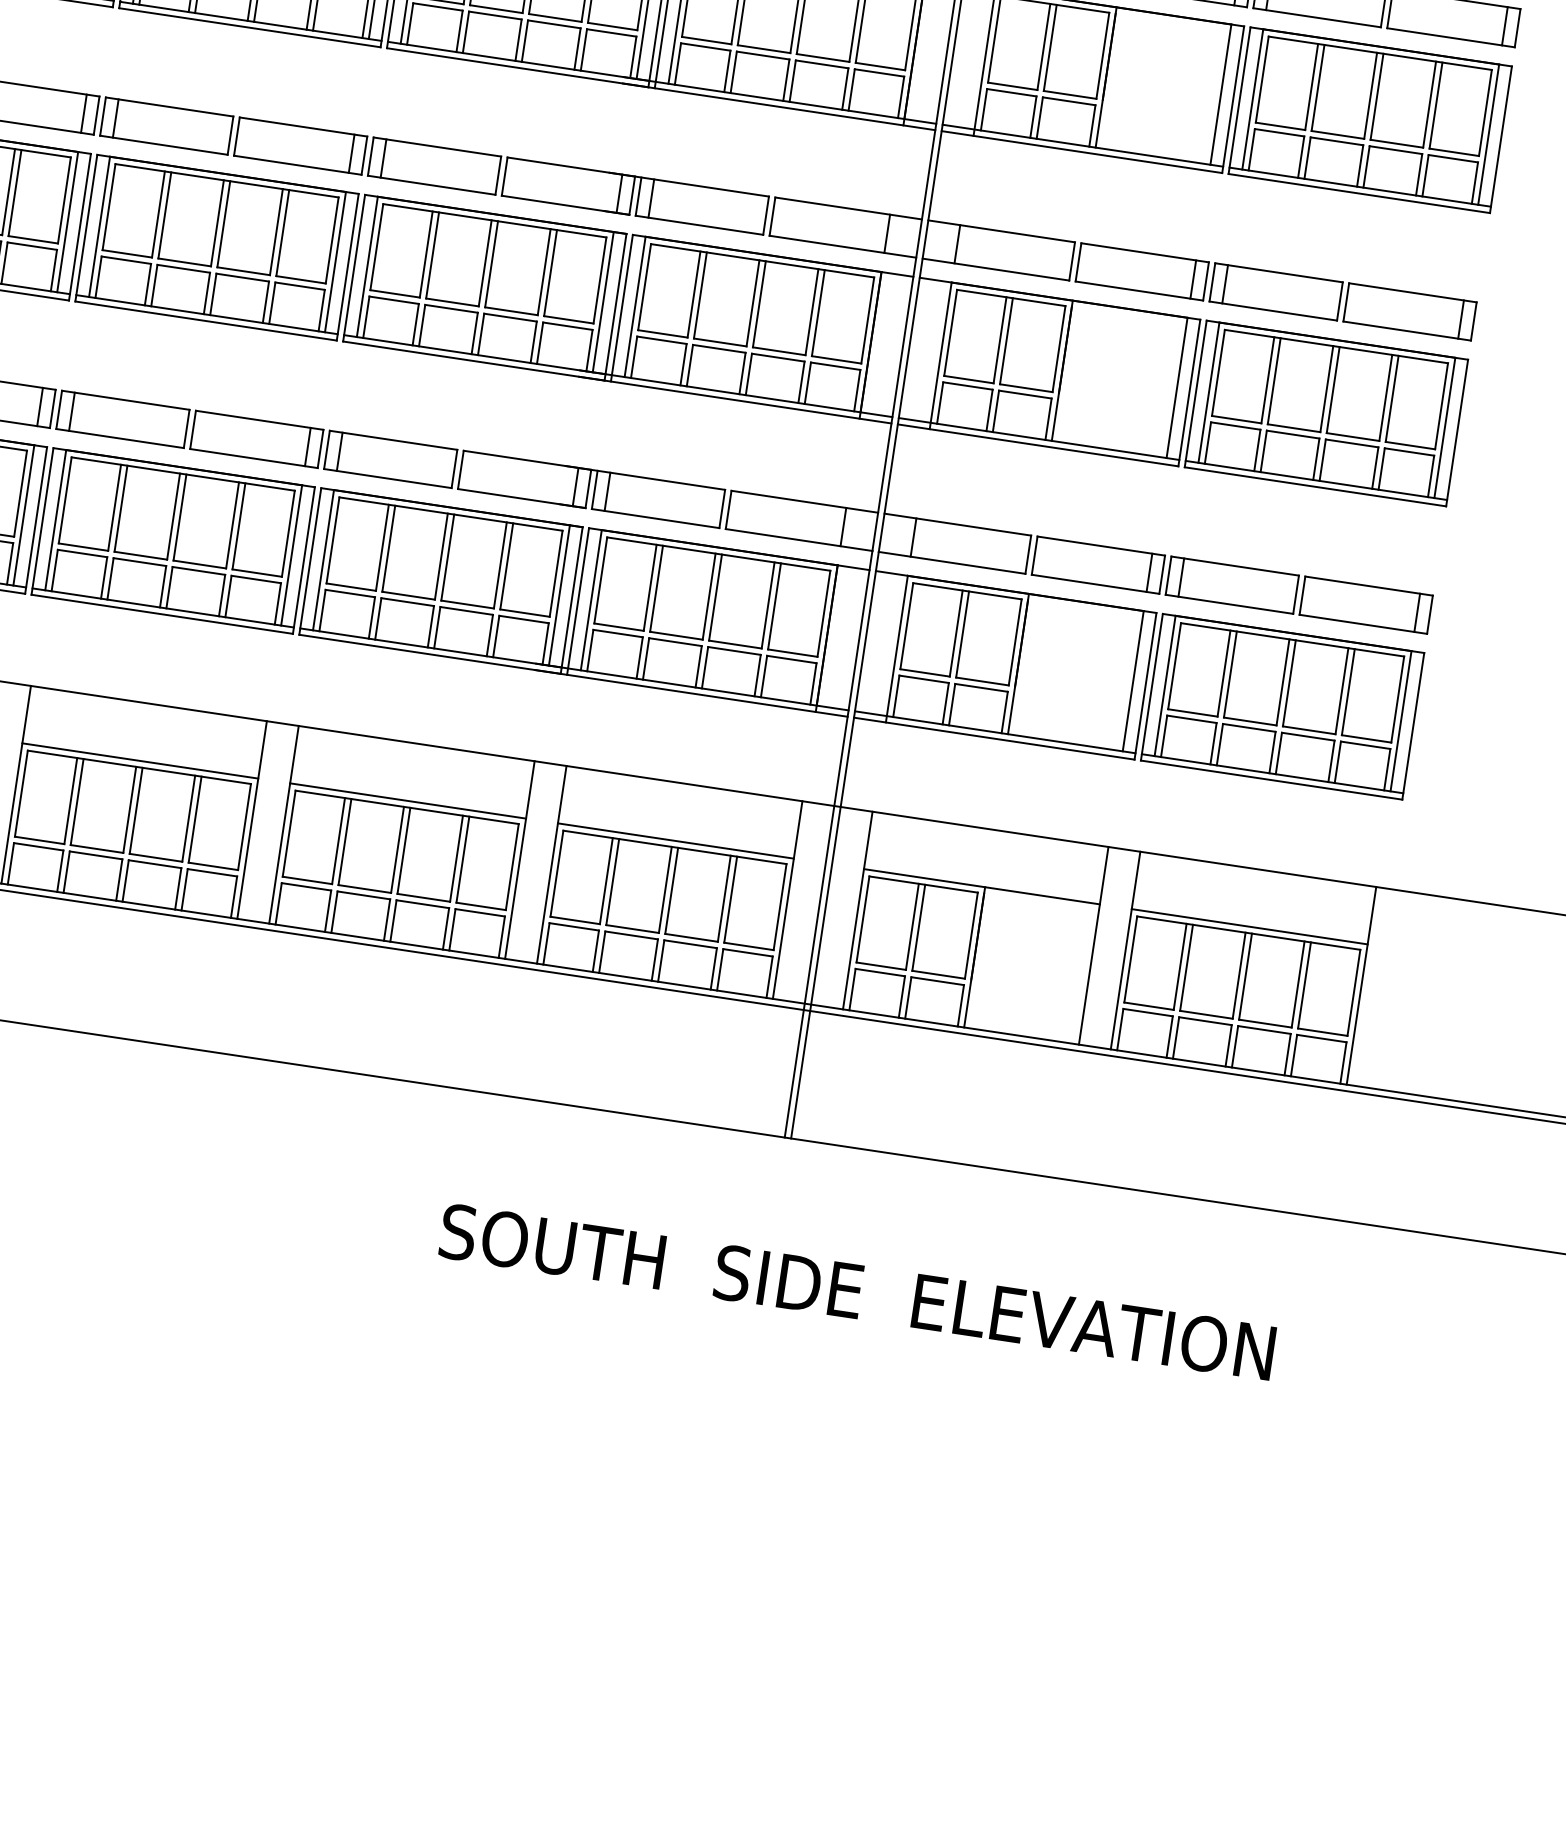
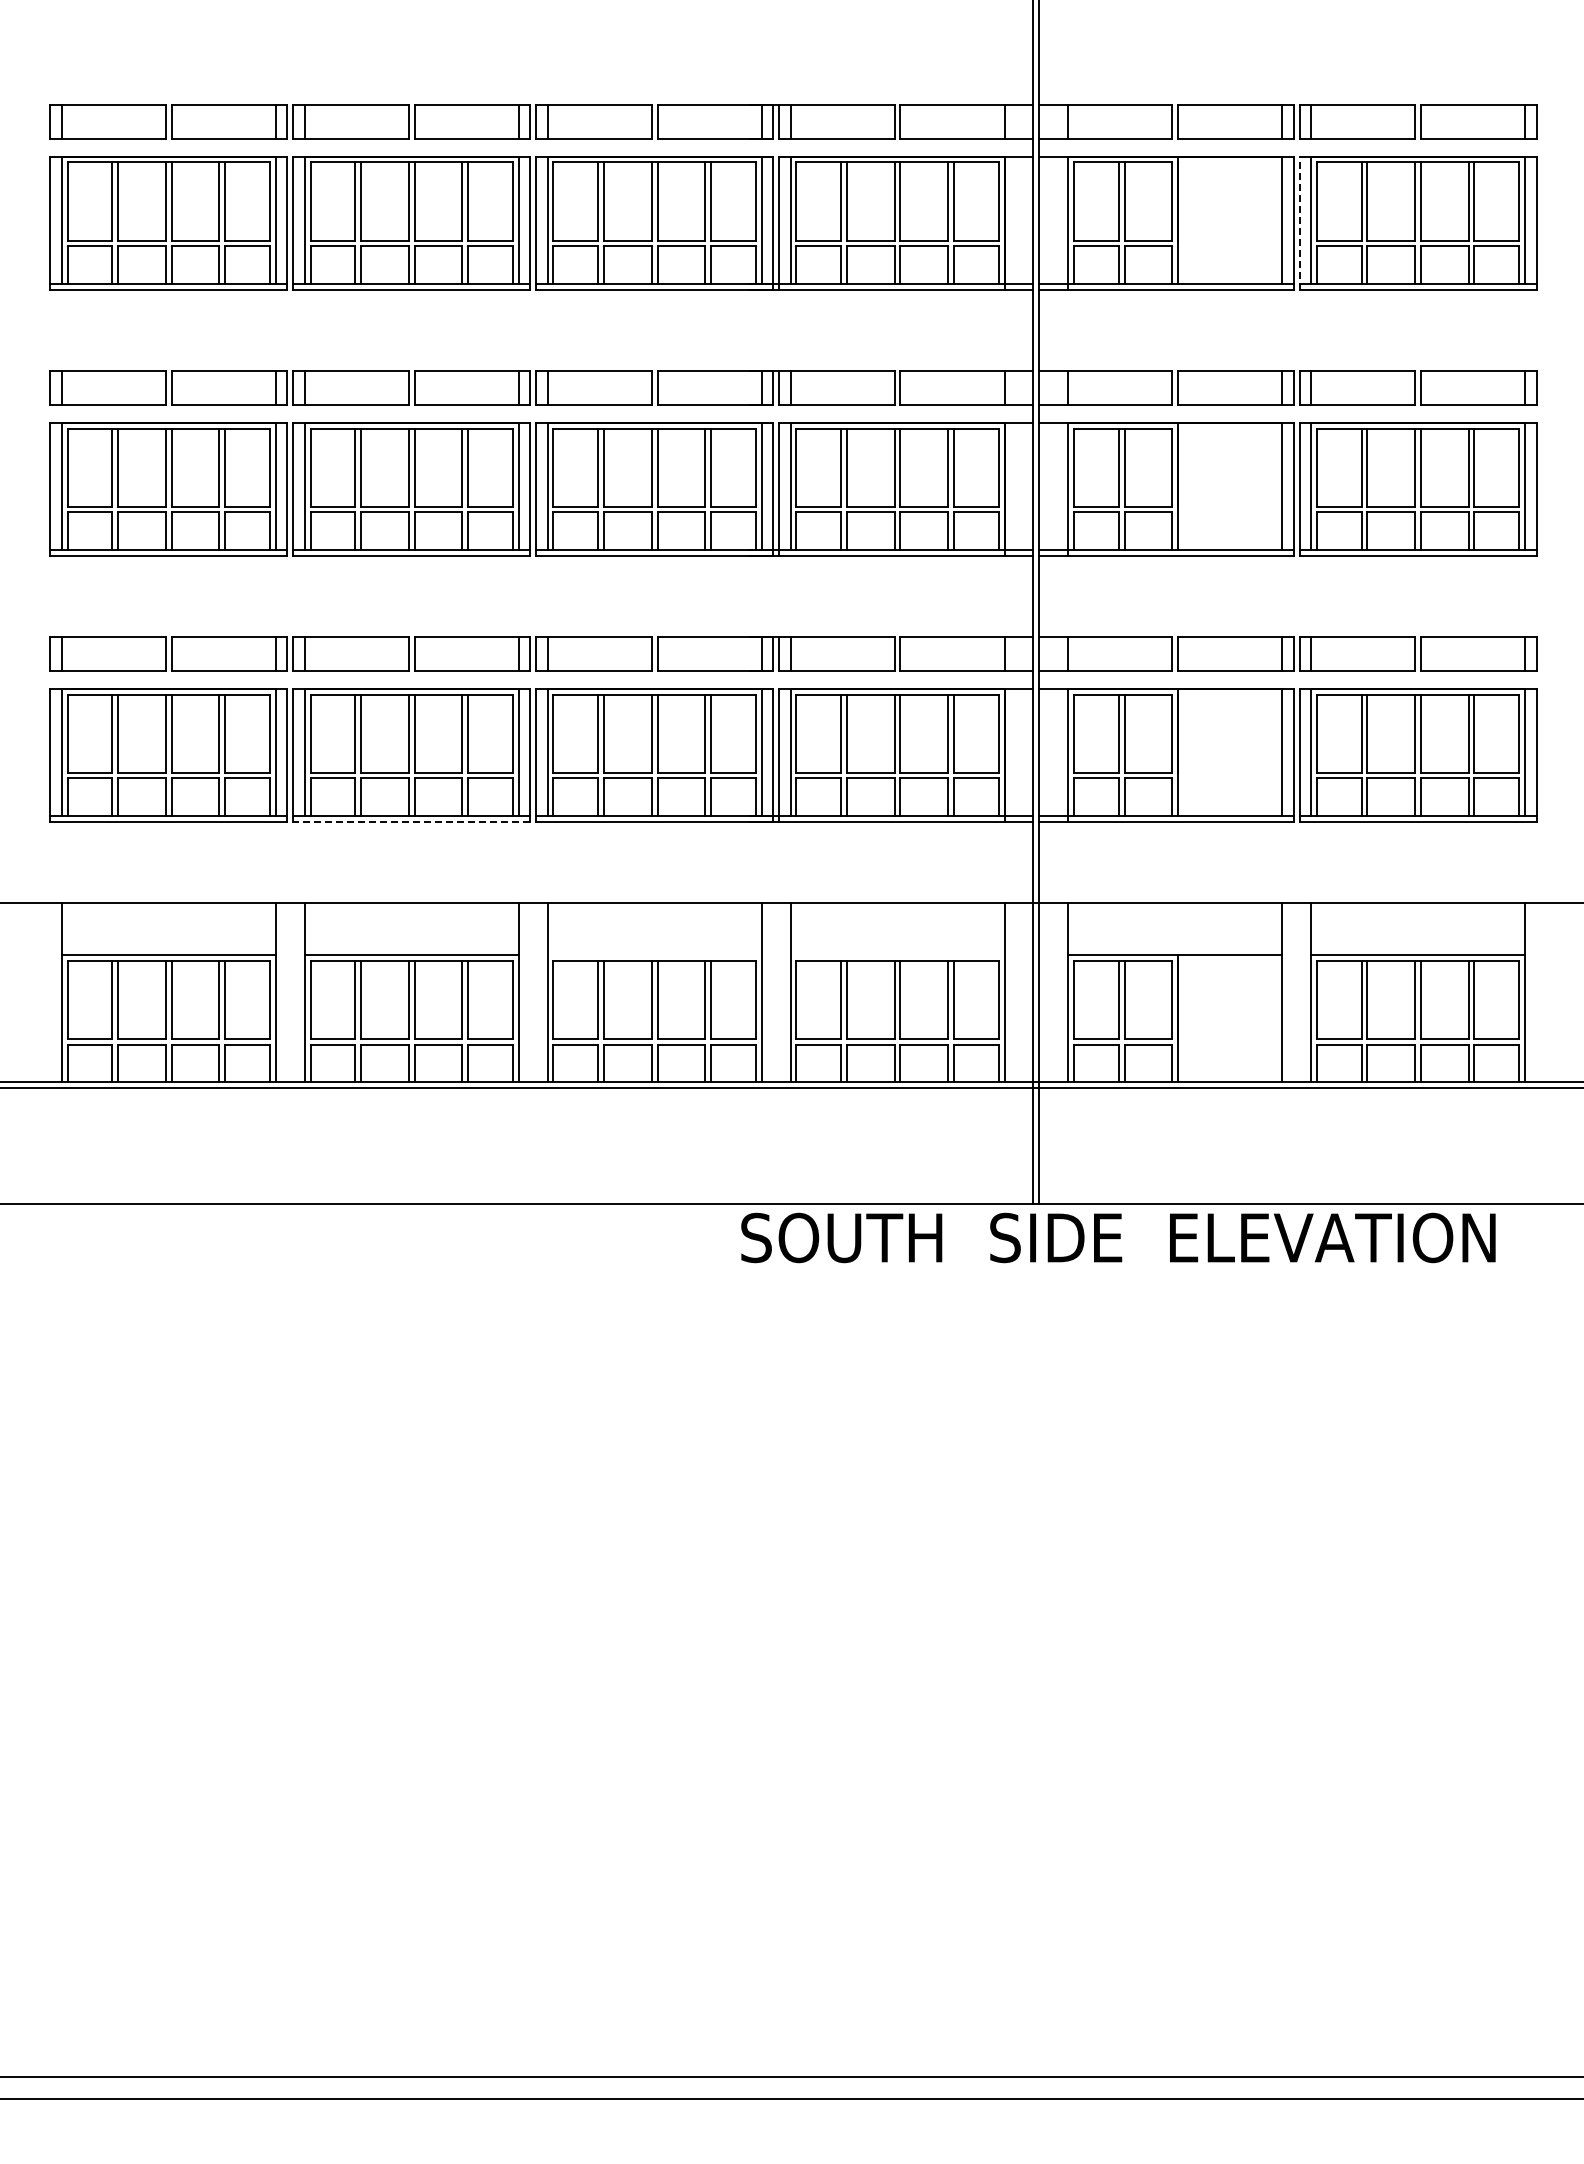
line: (1239, 101) -> (1299, 223), solid -> dashed
line: (162, 613) -> (411, 821), solid -> dashed
line: (408, 800) -> (654, 954), removed
line: (675, 840) -> (897, 954), removed
text: (857, 1291) -> (1118, 1237), moved

